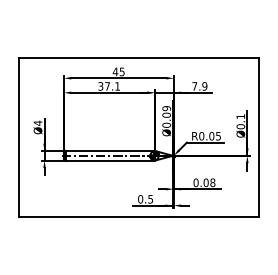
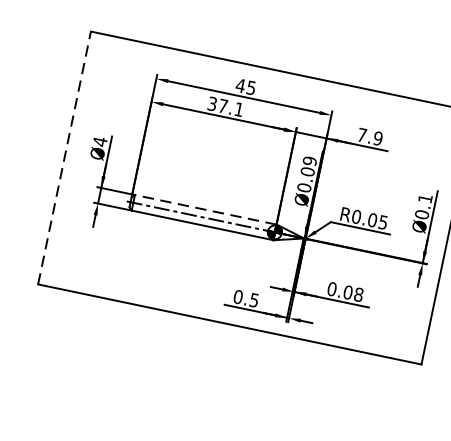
line: (18, 137) -> (64, 157), solid -> dashed
line: (109, 150) -> (204, 208), solid -> dashed

